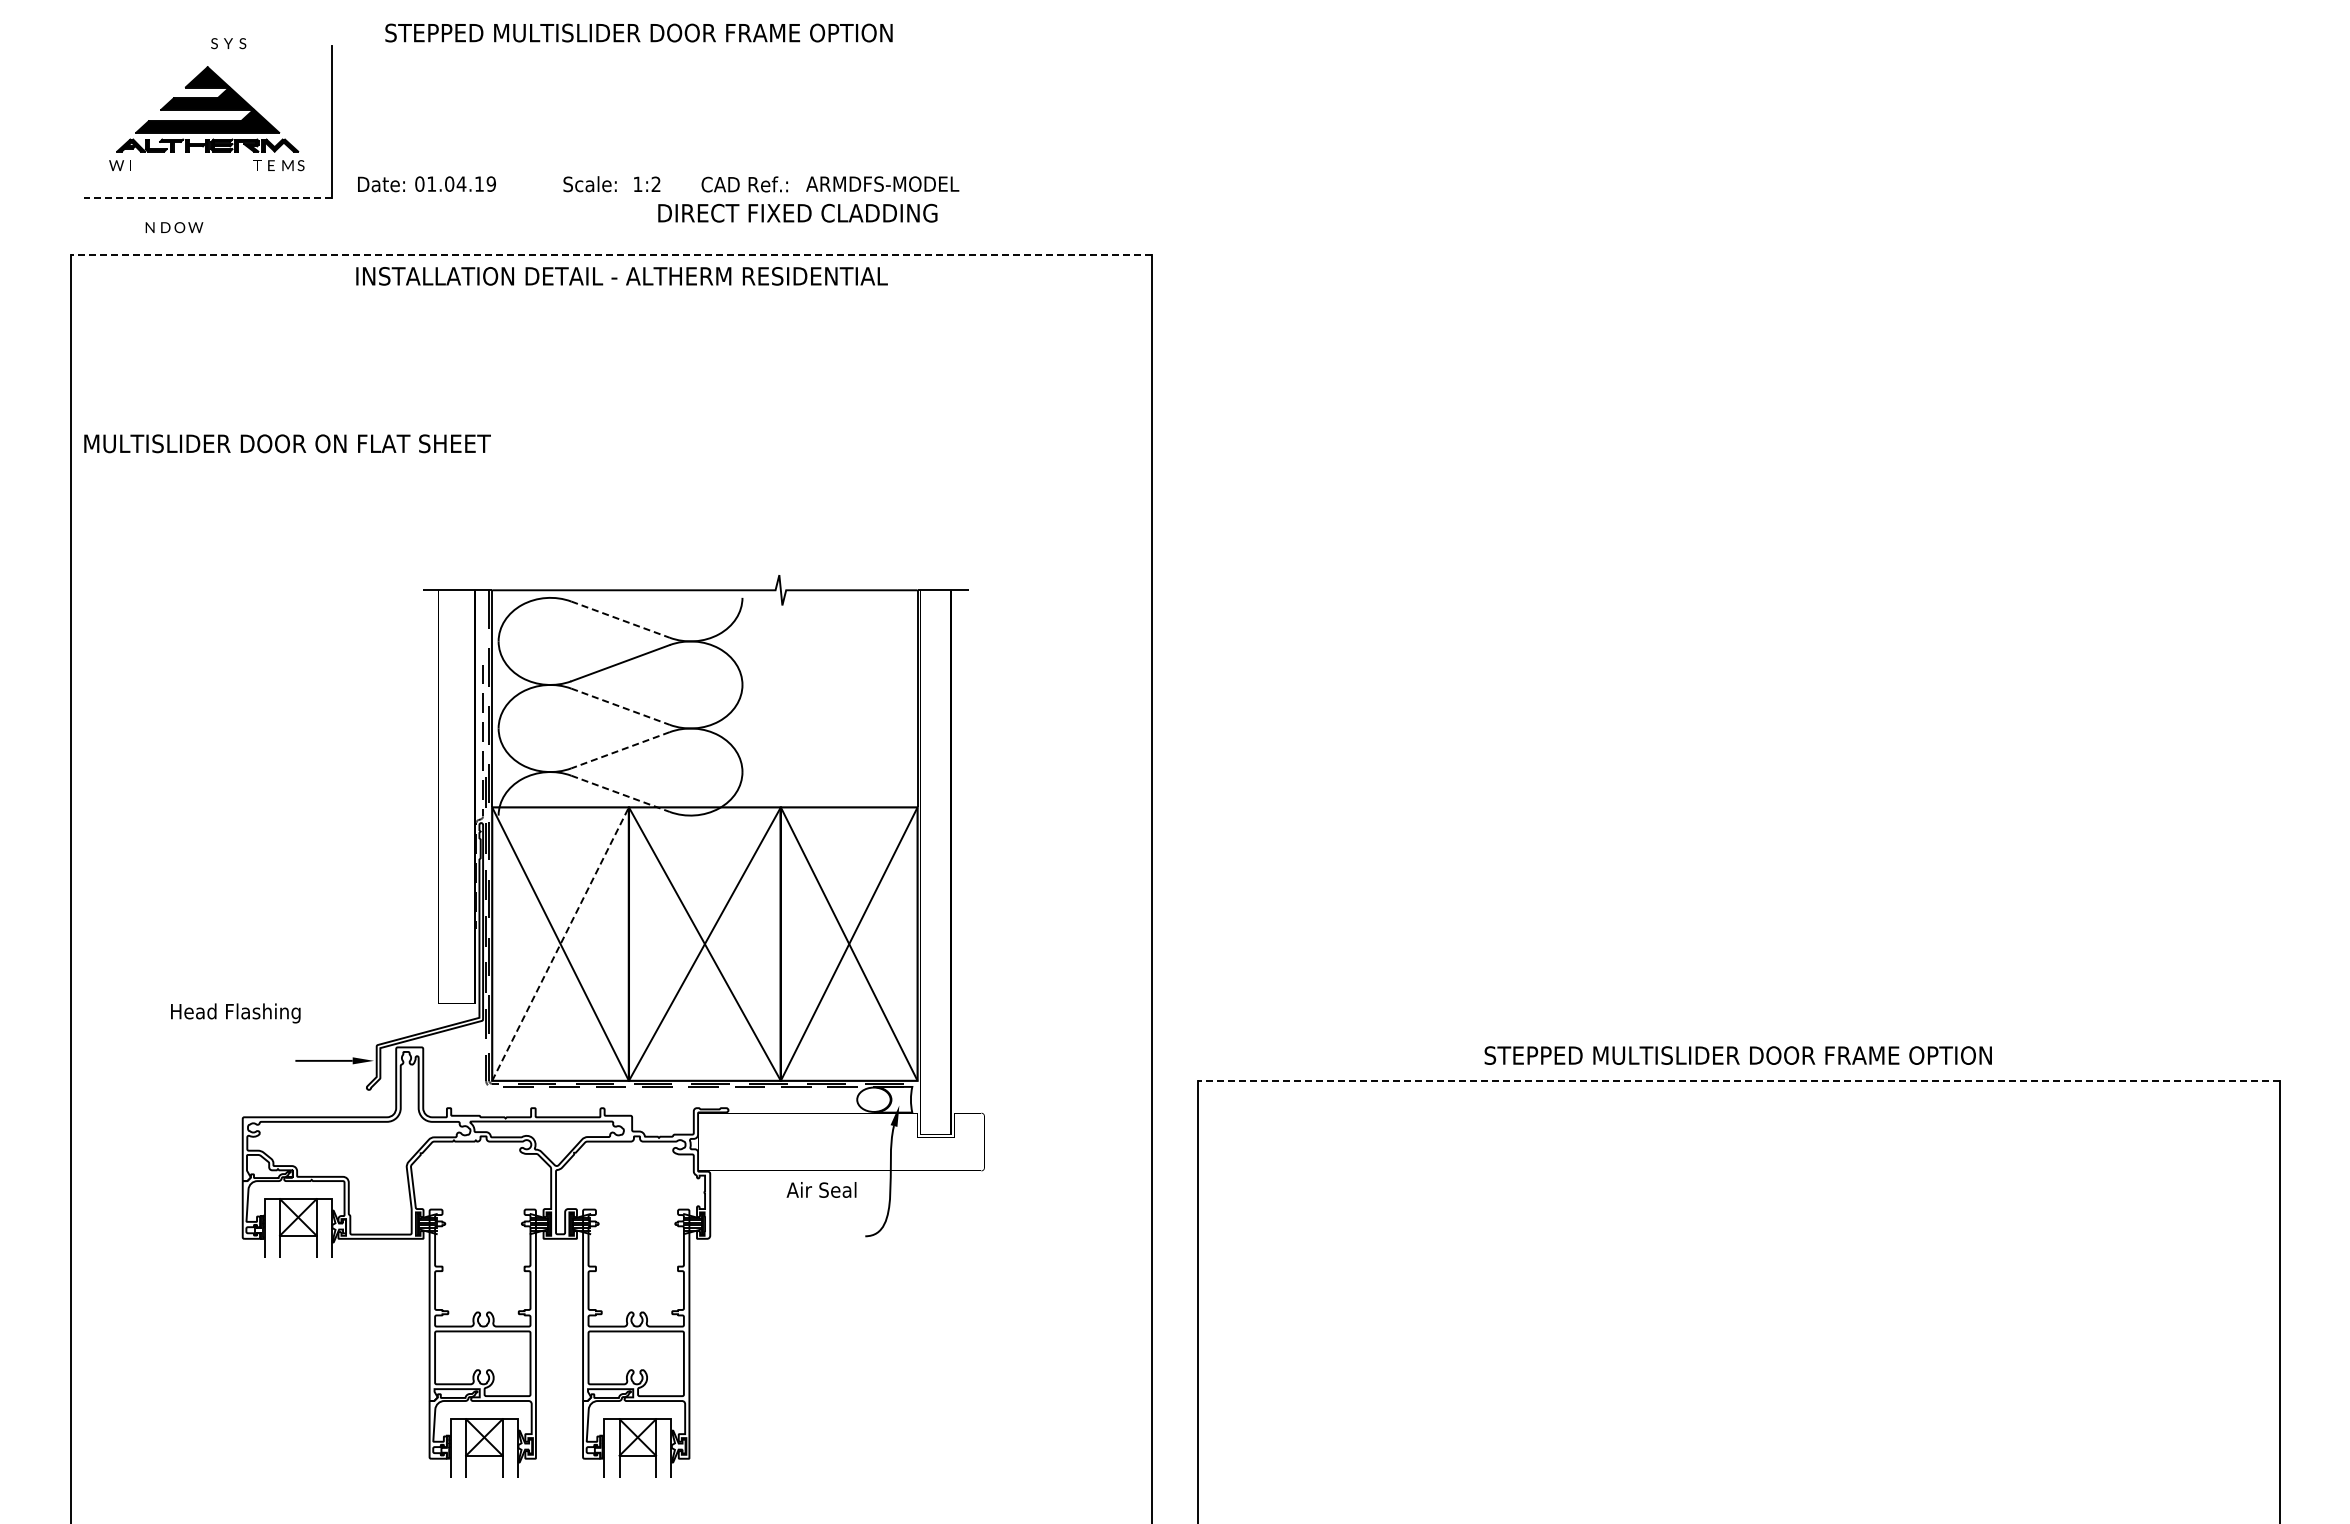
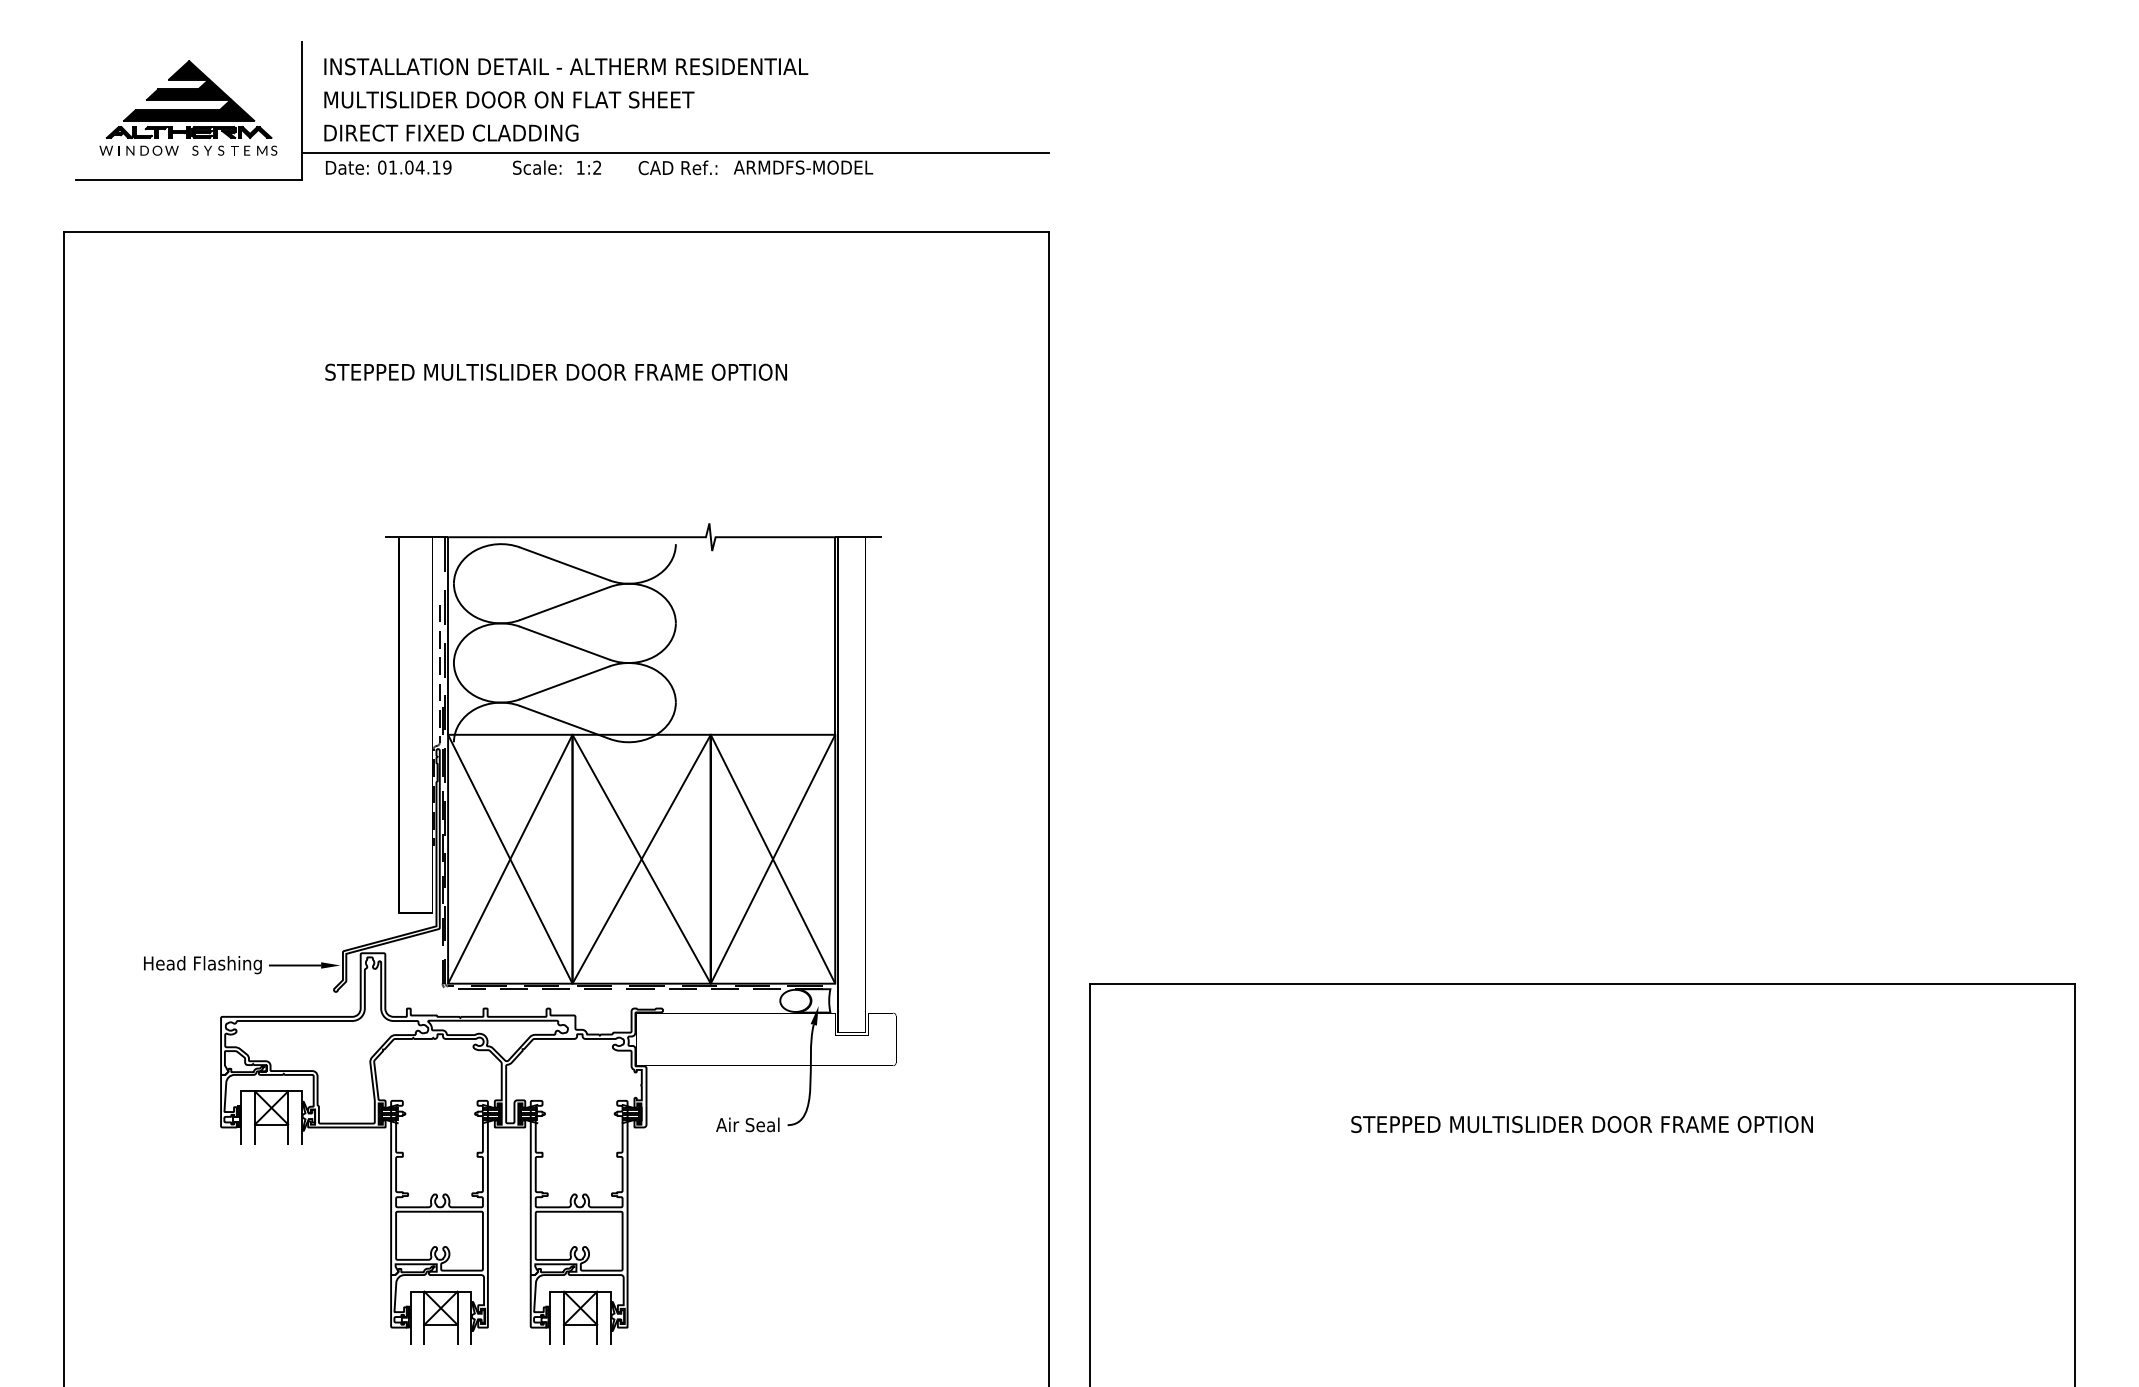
text: (638, 32) -> (555, 371), moved
text: (228, 43) -> (208, 150), moved
line: (741, 167) -> (674, 152), added
line: (207, 197) -> (188, 179), dashed -> solid
text: (797, 212) -> (451, 132), moved
text: (174, 227) -> (152, 150), moved
line: (611, 254) -> (556, 231), dashed -> solid
text: (621, 276) -> (565, 66), moved
text: (287, 443) -> (509, 99), moved
line: (621, 619) -> (565, 563), dashed -> solid
line: (621, 706) -> (565, 642), dashed -> solid
line: (620, 750) -> (564, 683), dashed -> solid
line: (621, 793) -> (565, 722), dashed -> solid
line: (560, 944) -> (510, 859), dashed -> solid
text: (235, 1013) -> (202, 965), moved
text: (1737, 1055) -> (1581, 1124), moved
line: (1738, 1081) -> (1582, 984), dashed -> solid
text: (821, 1189) -> (747, 1124), moved

